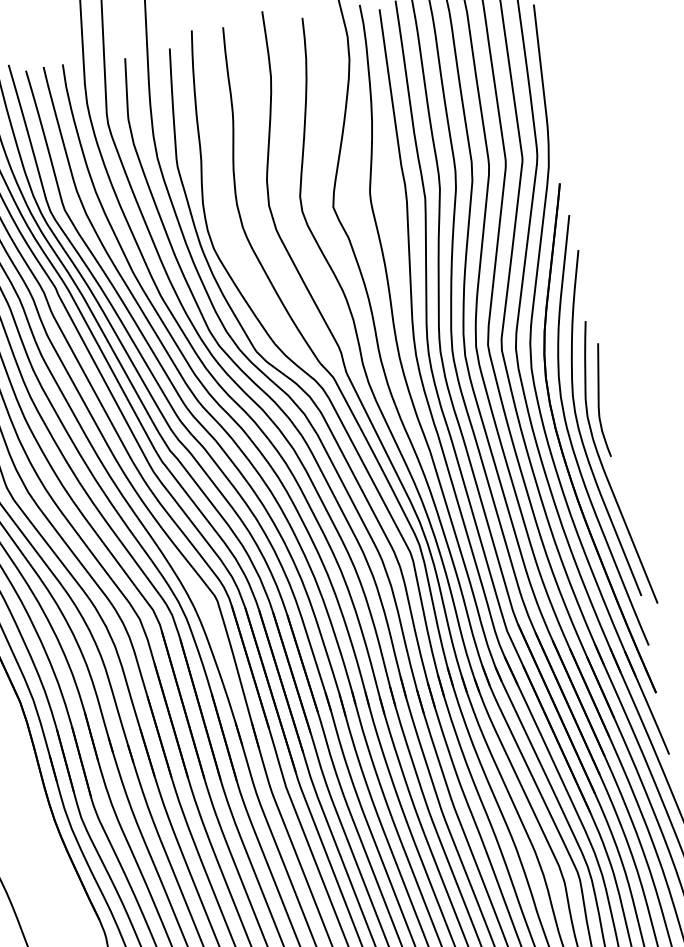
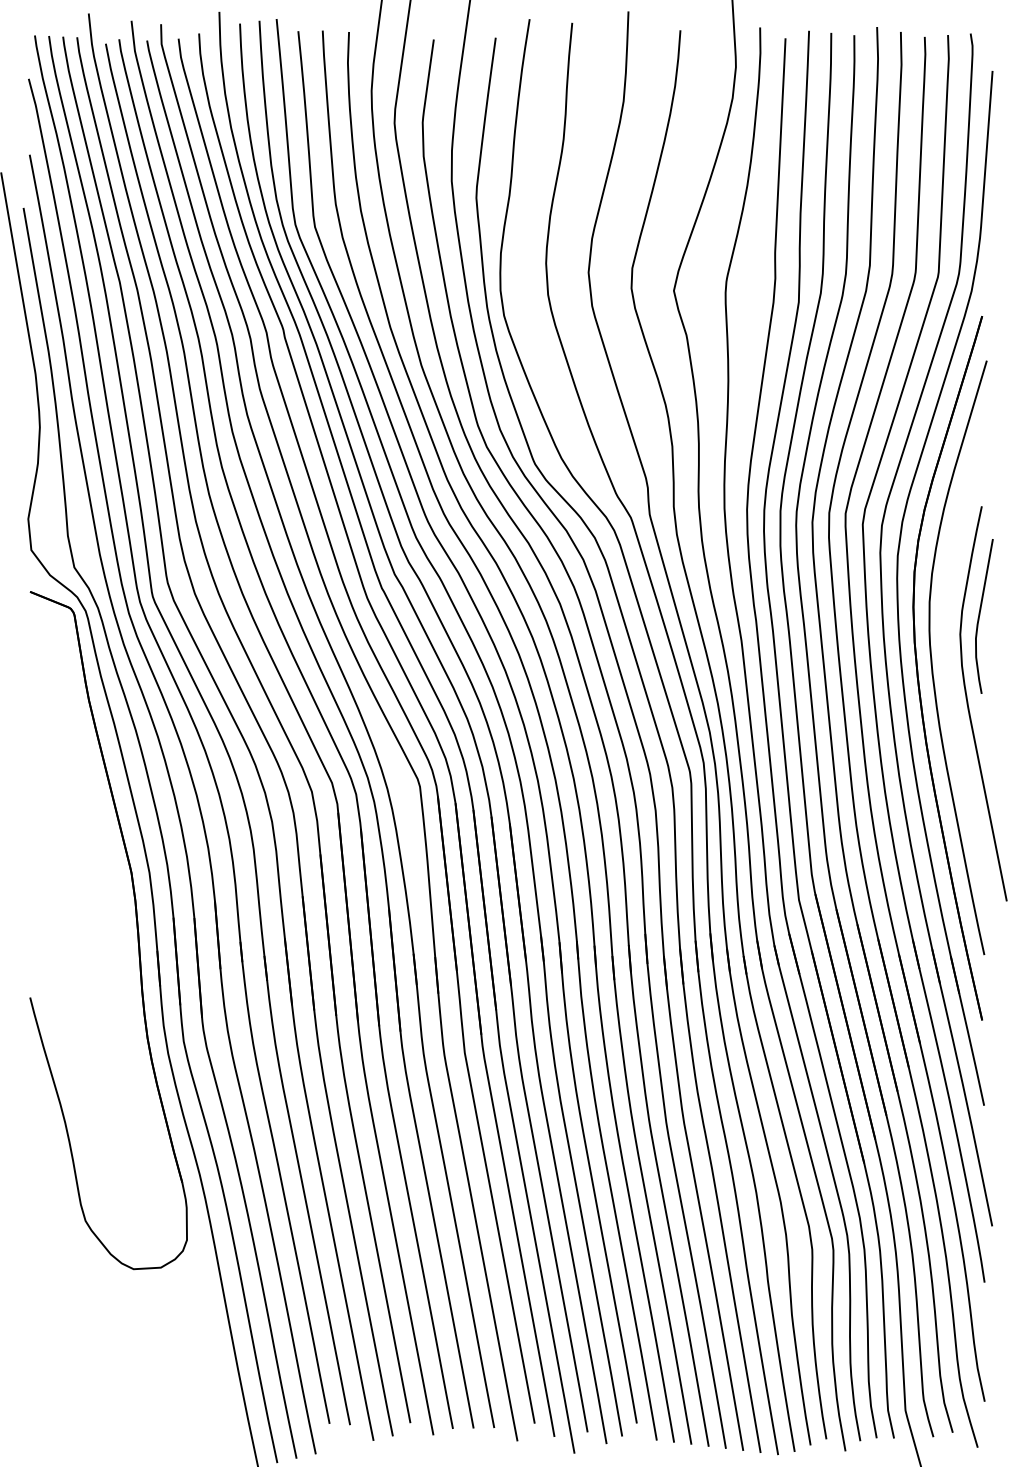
curve: (579, 428) -> (946, 648), removed

